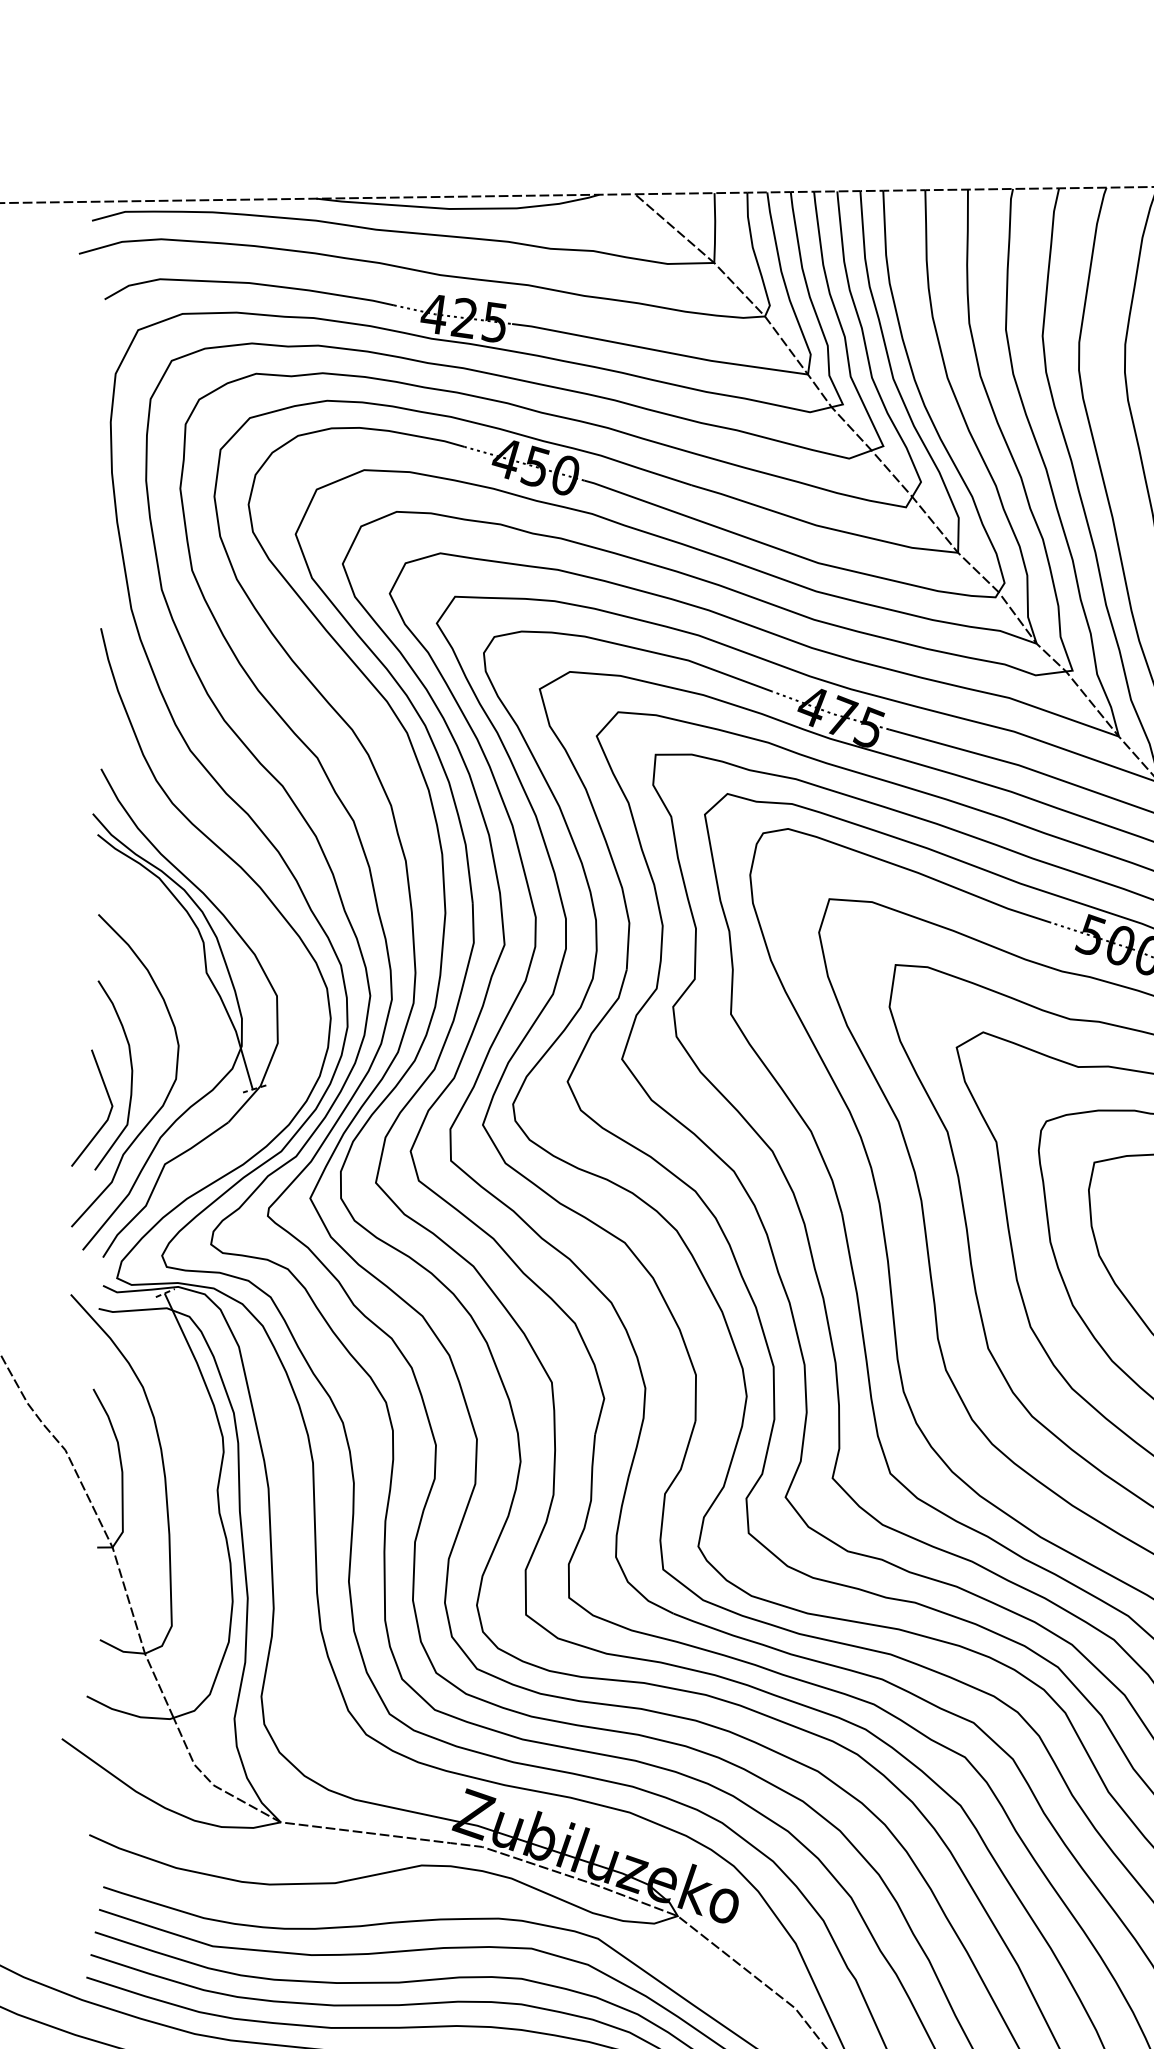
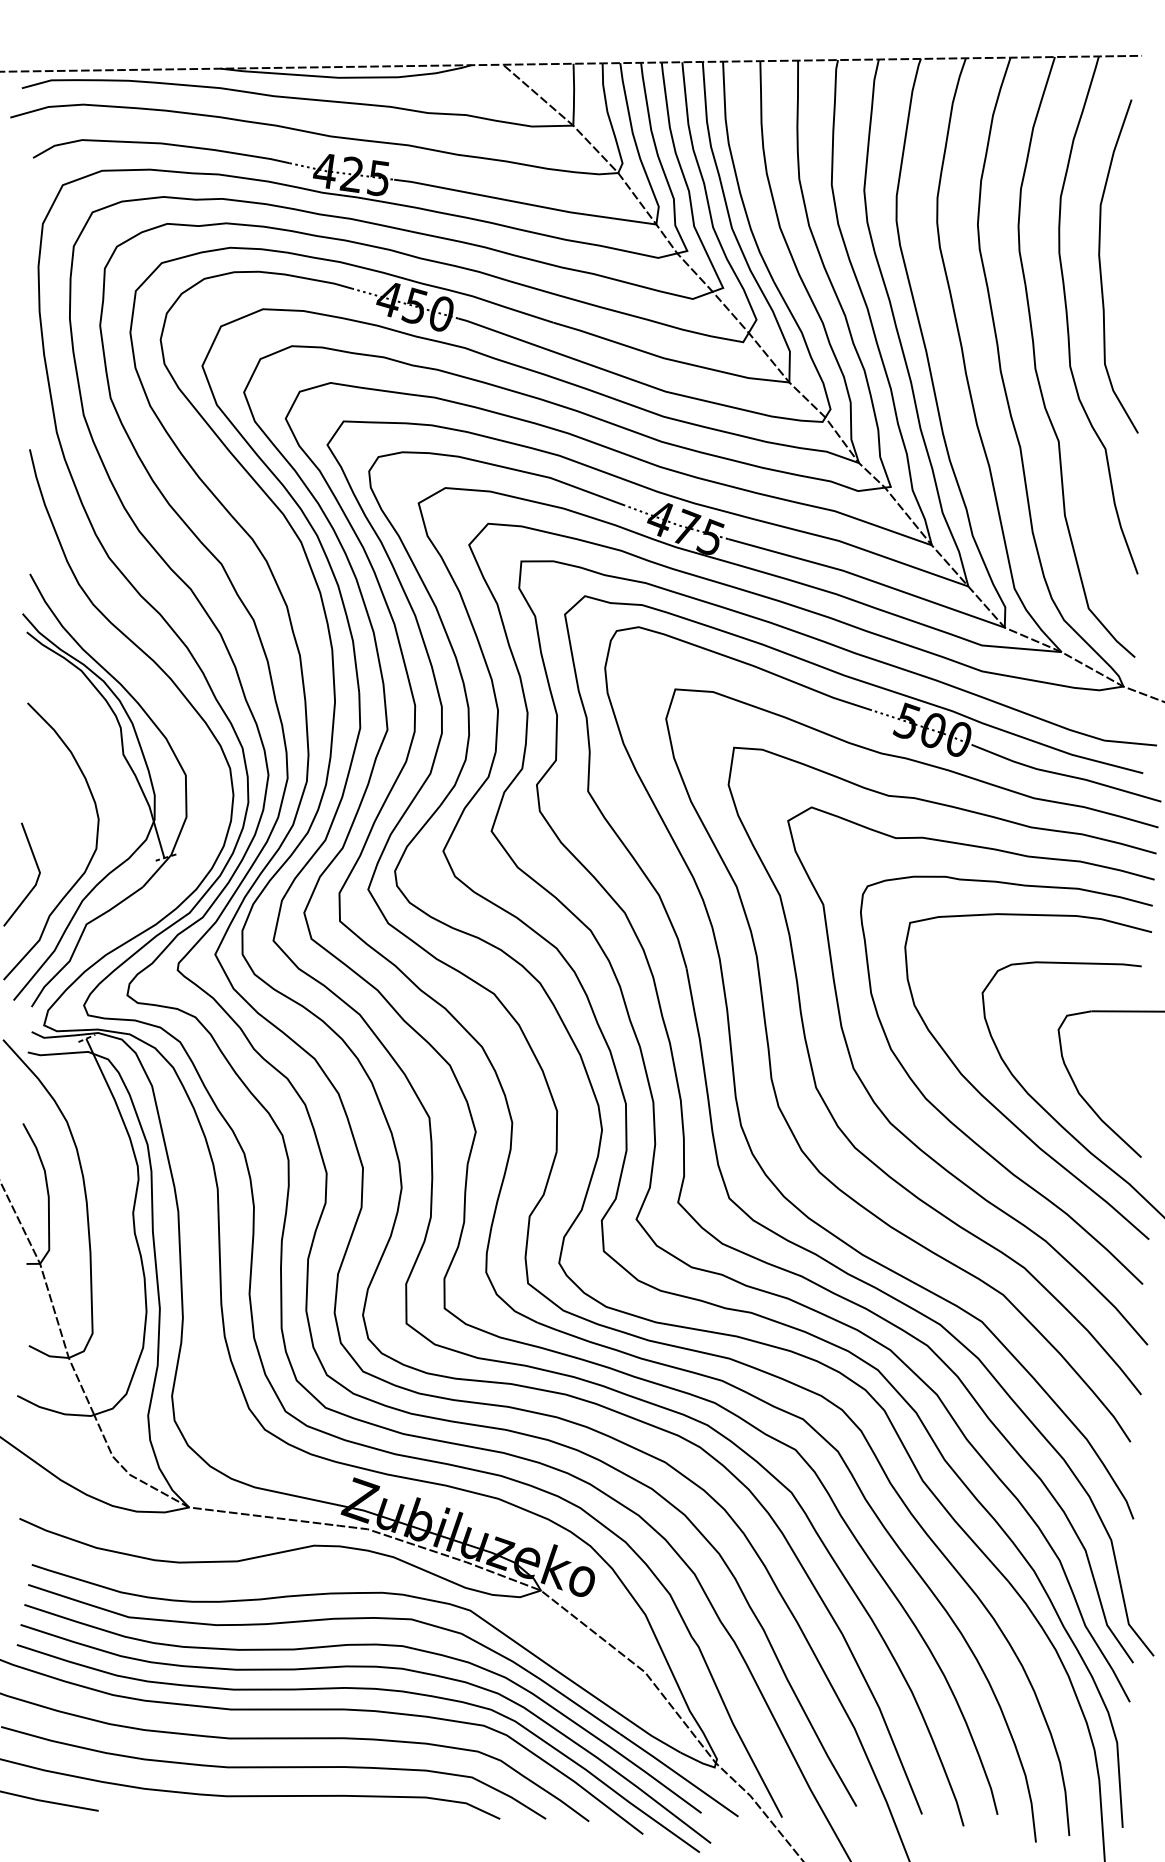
curve: (131, 1075) -> (56, 845), removed

